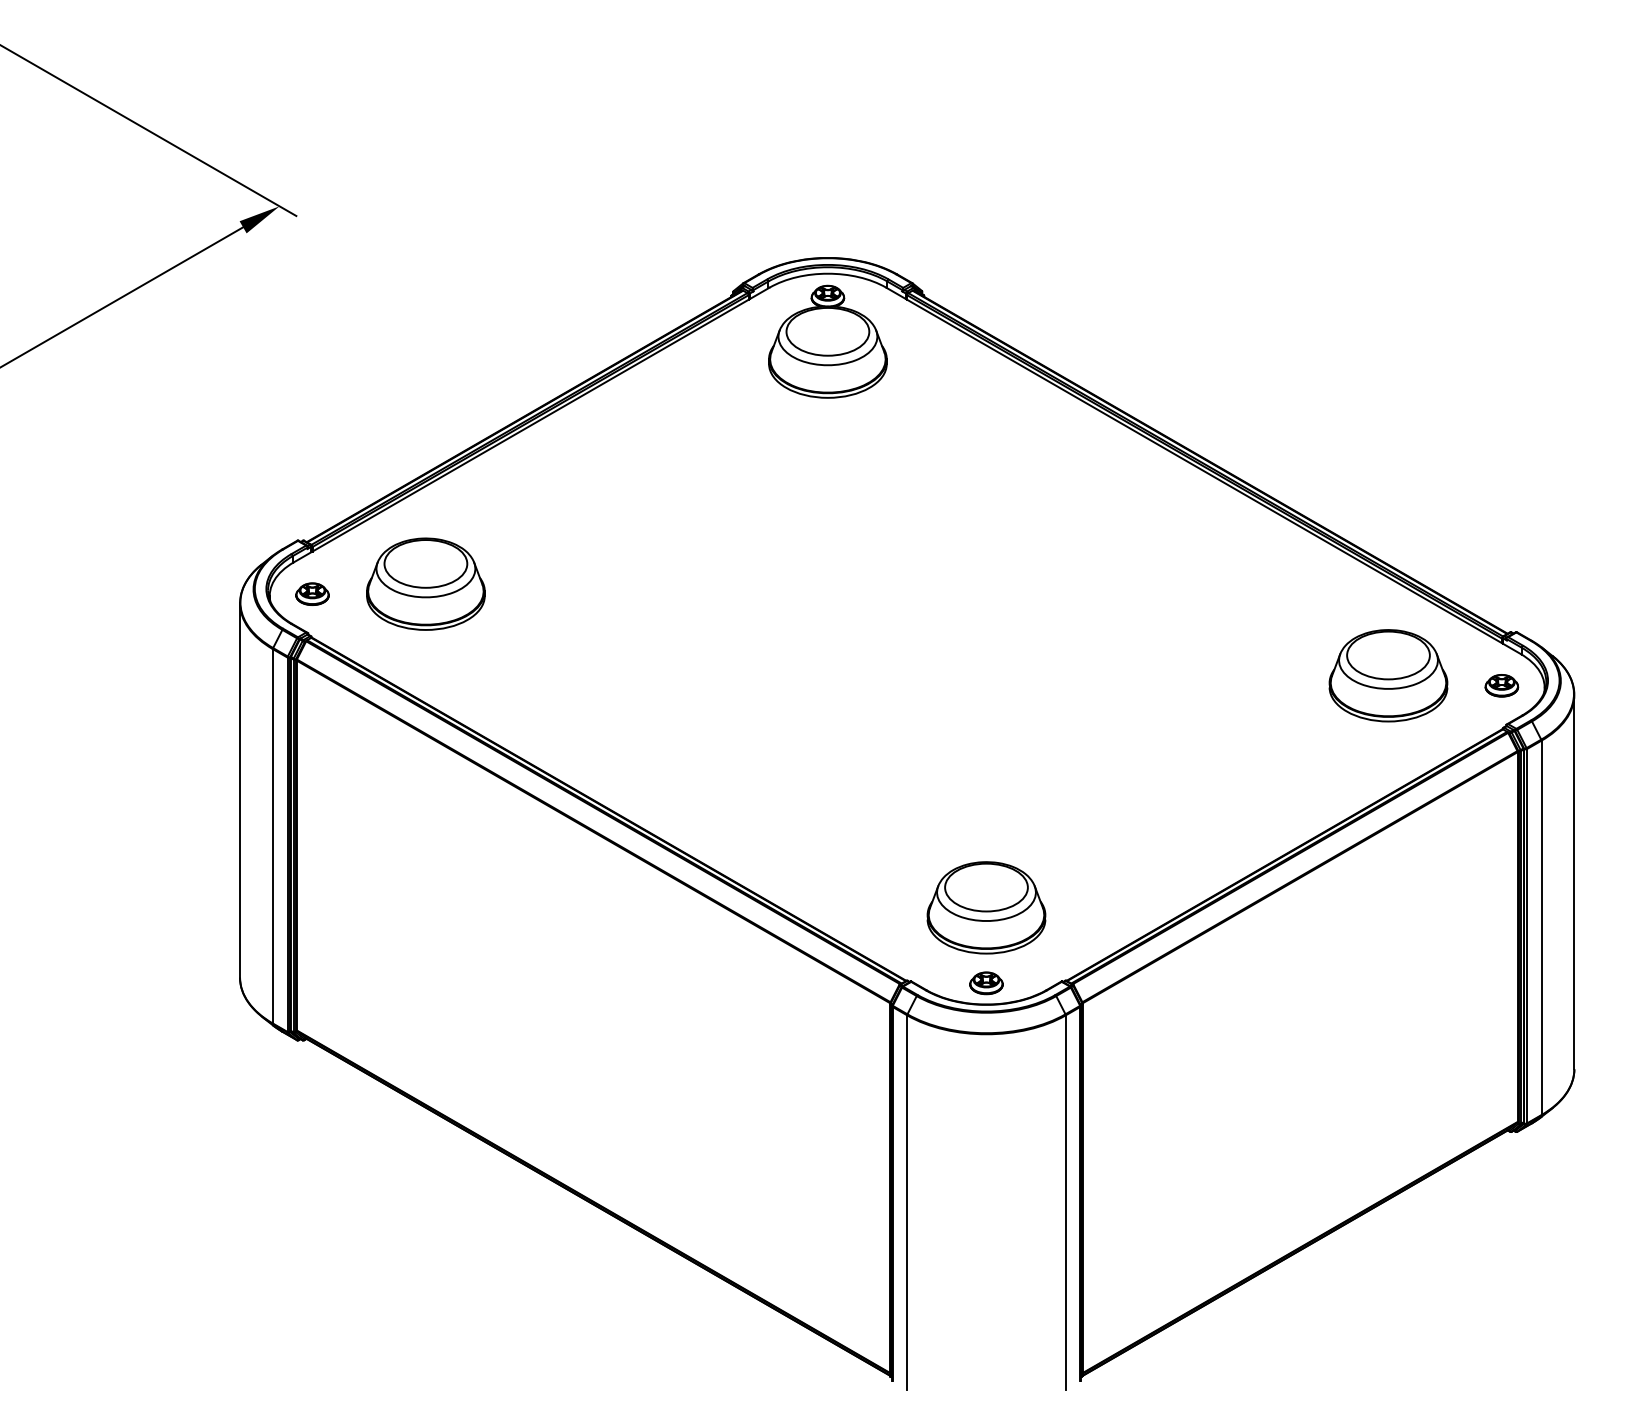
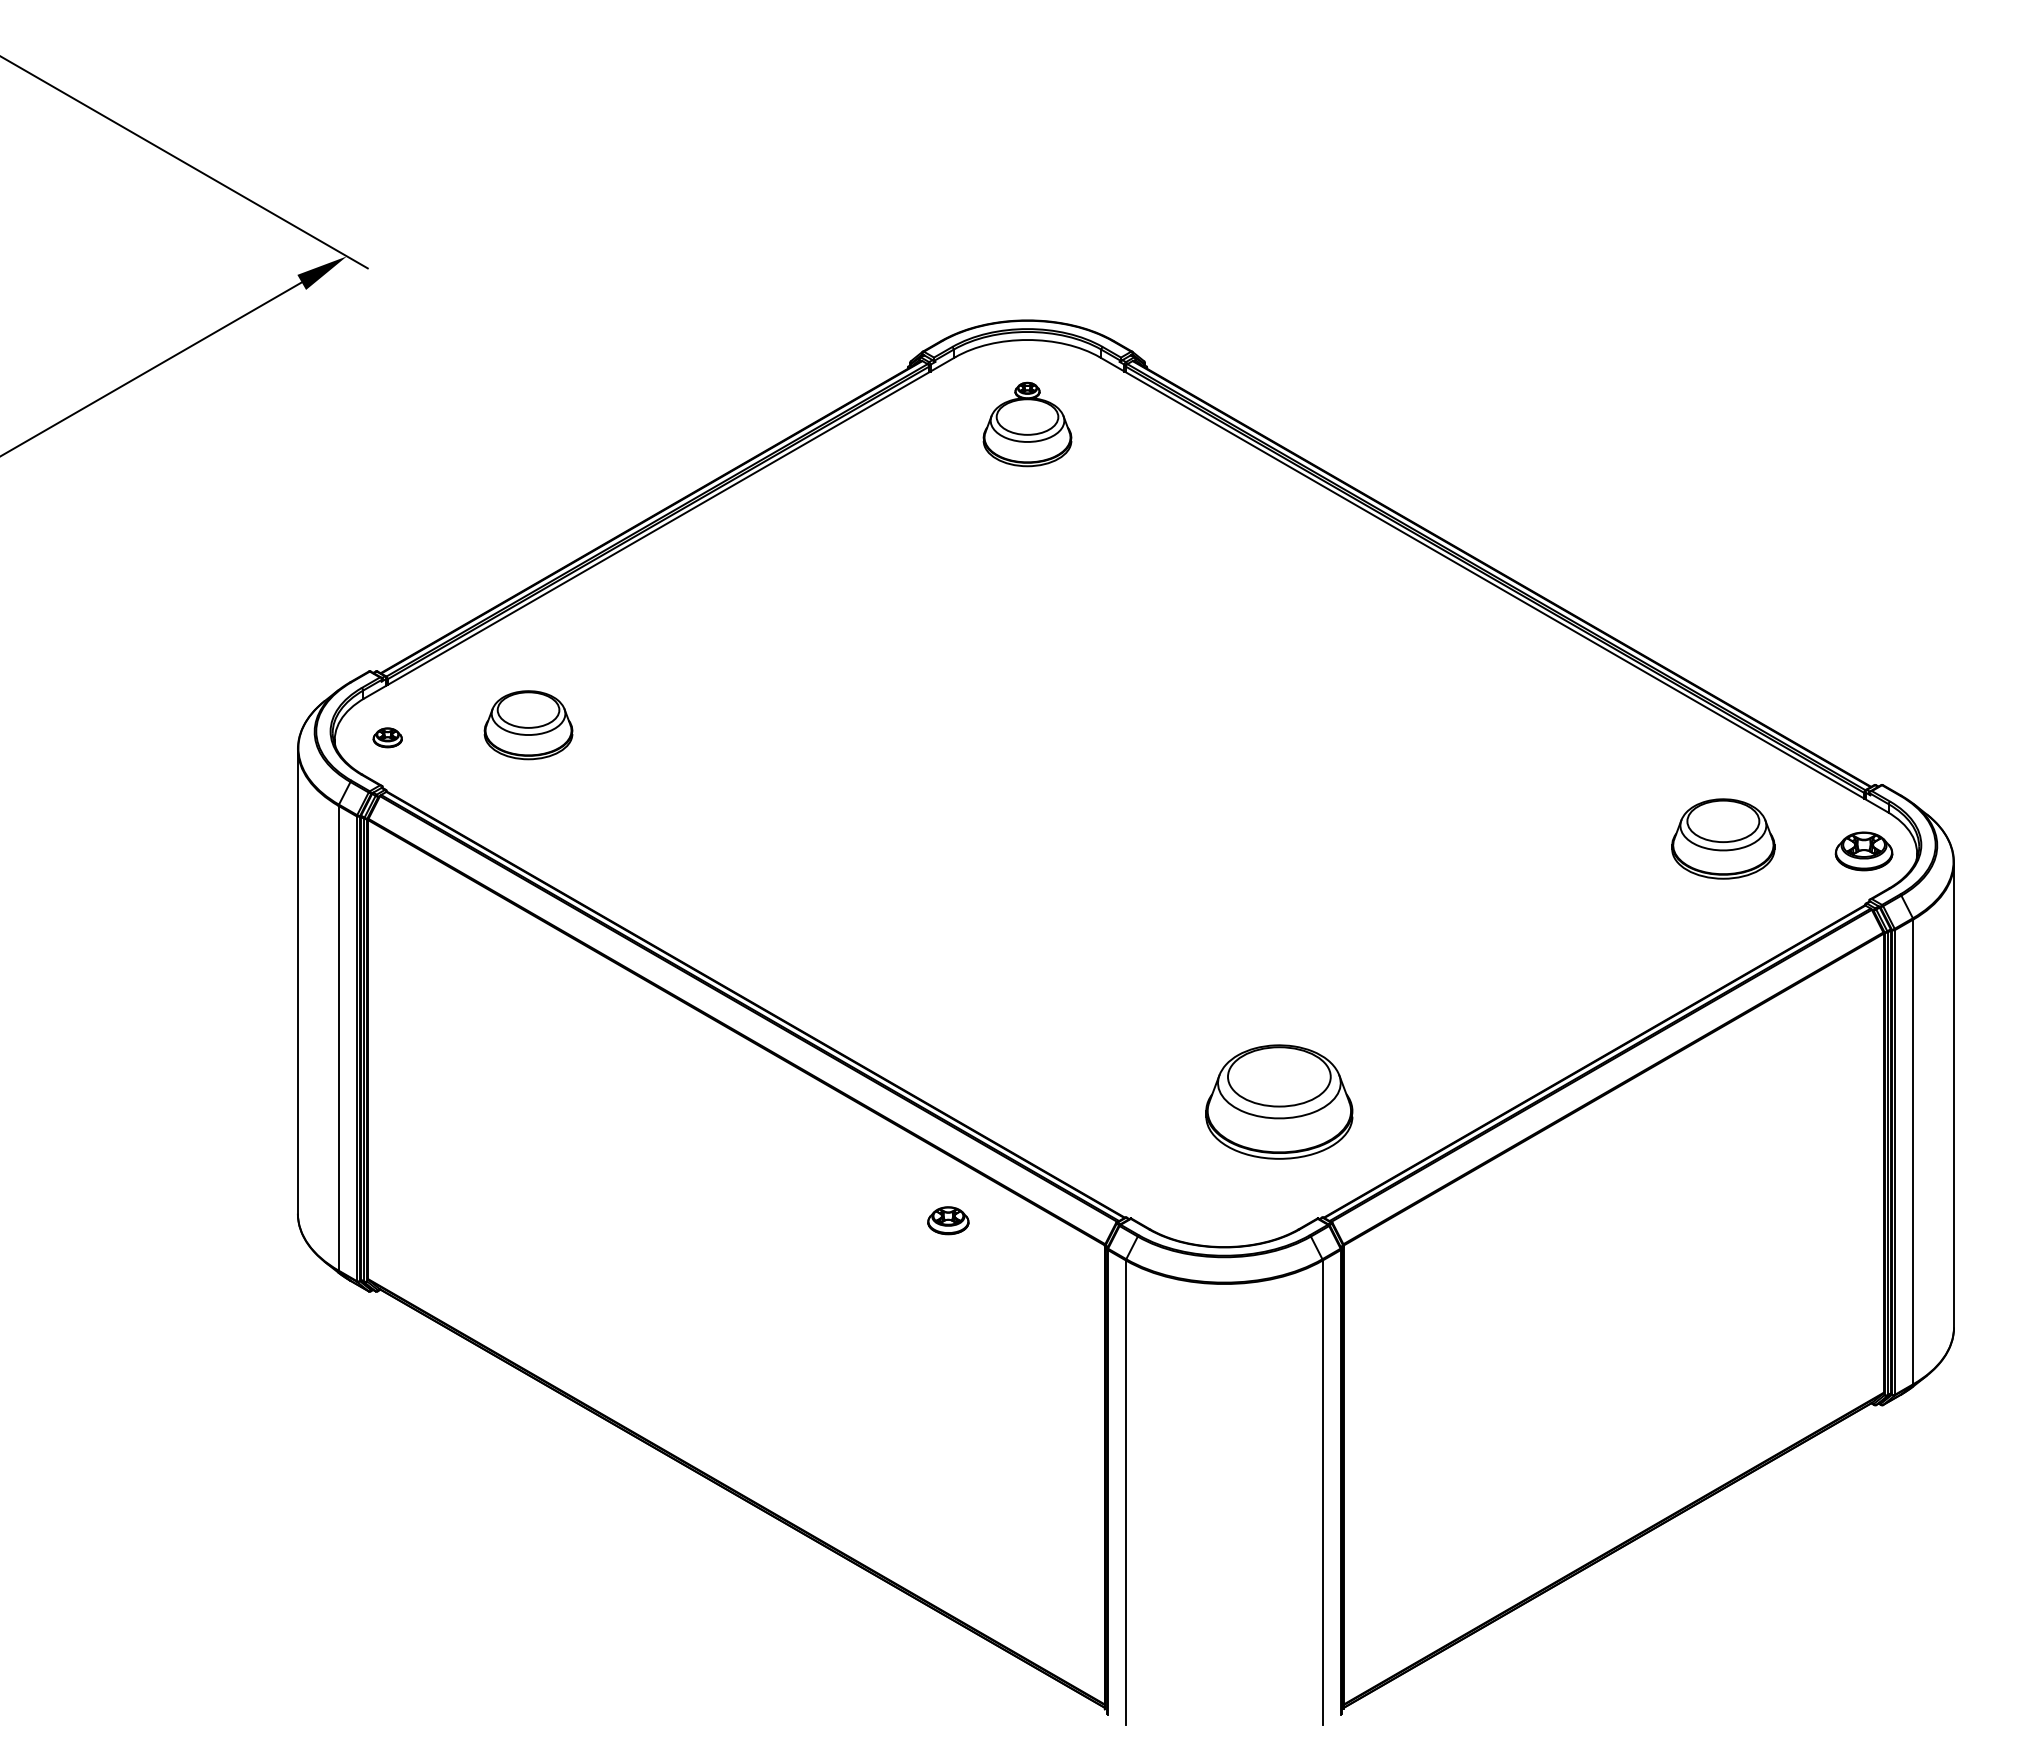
part: (827, 341) -> (1027, 424), size x0.6
part: (425, 583) -> (528, 724), size x0.6
part: (312, 593) -> (387, 737), size x0.7
part: (1388, 675) -> (1723, 838), size x0.7
part: (1501, 685) -> (1863, 851), size x1.4
part: (986, 907) -> (1279, 1101), moved
part: (986, 983) -> (948, 1220), moved

